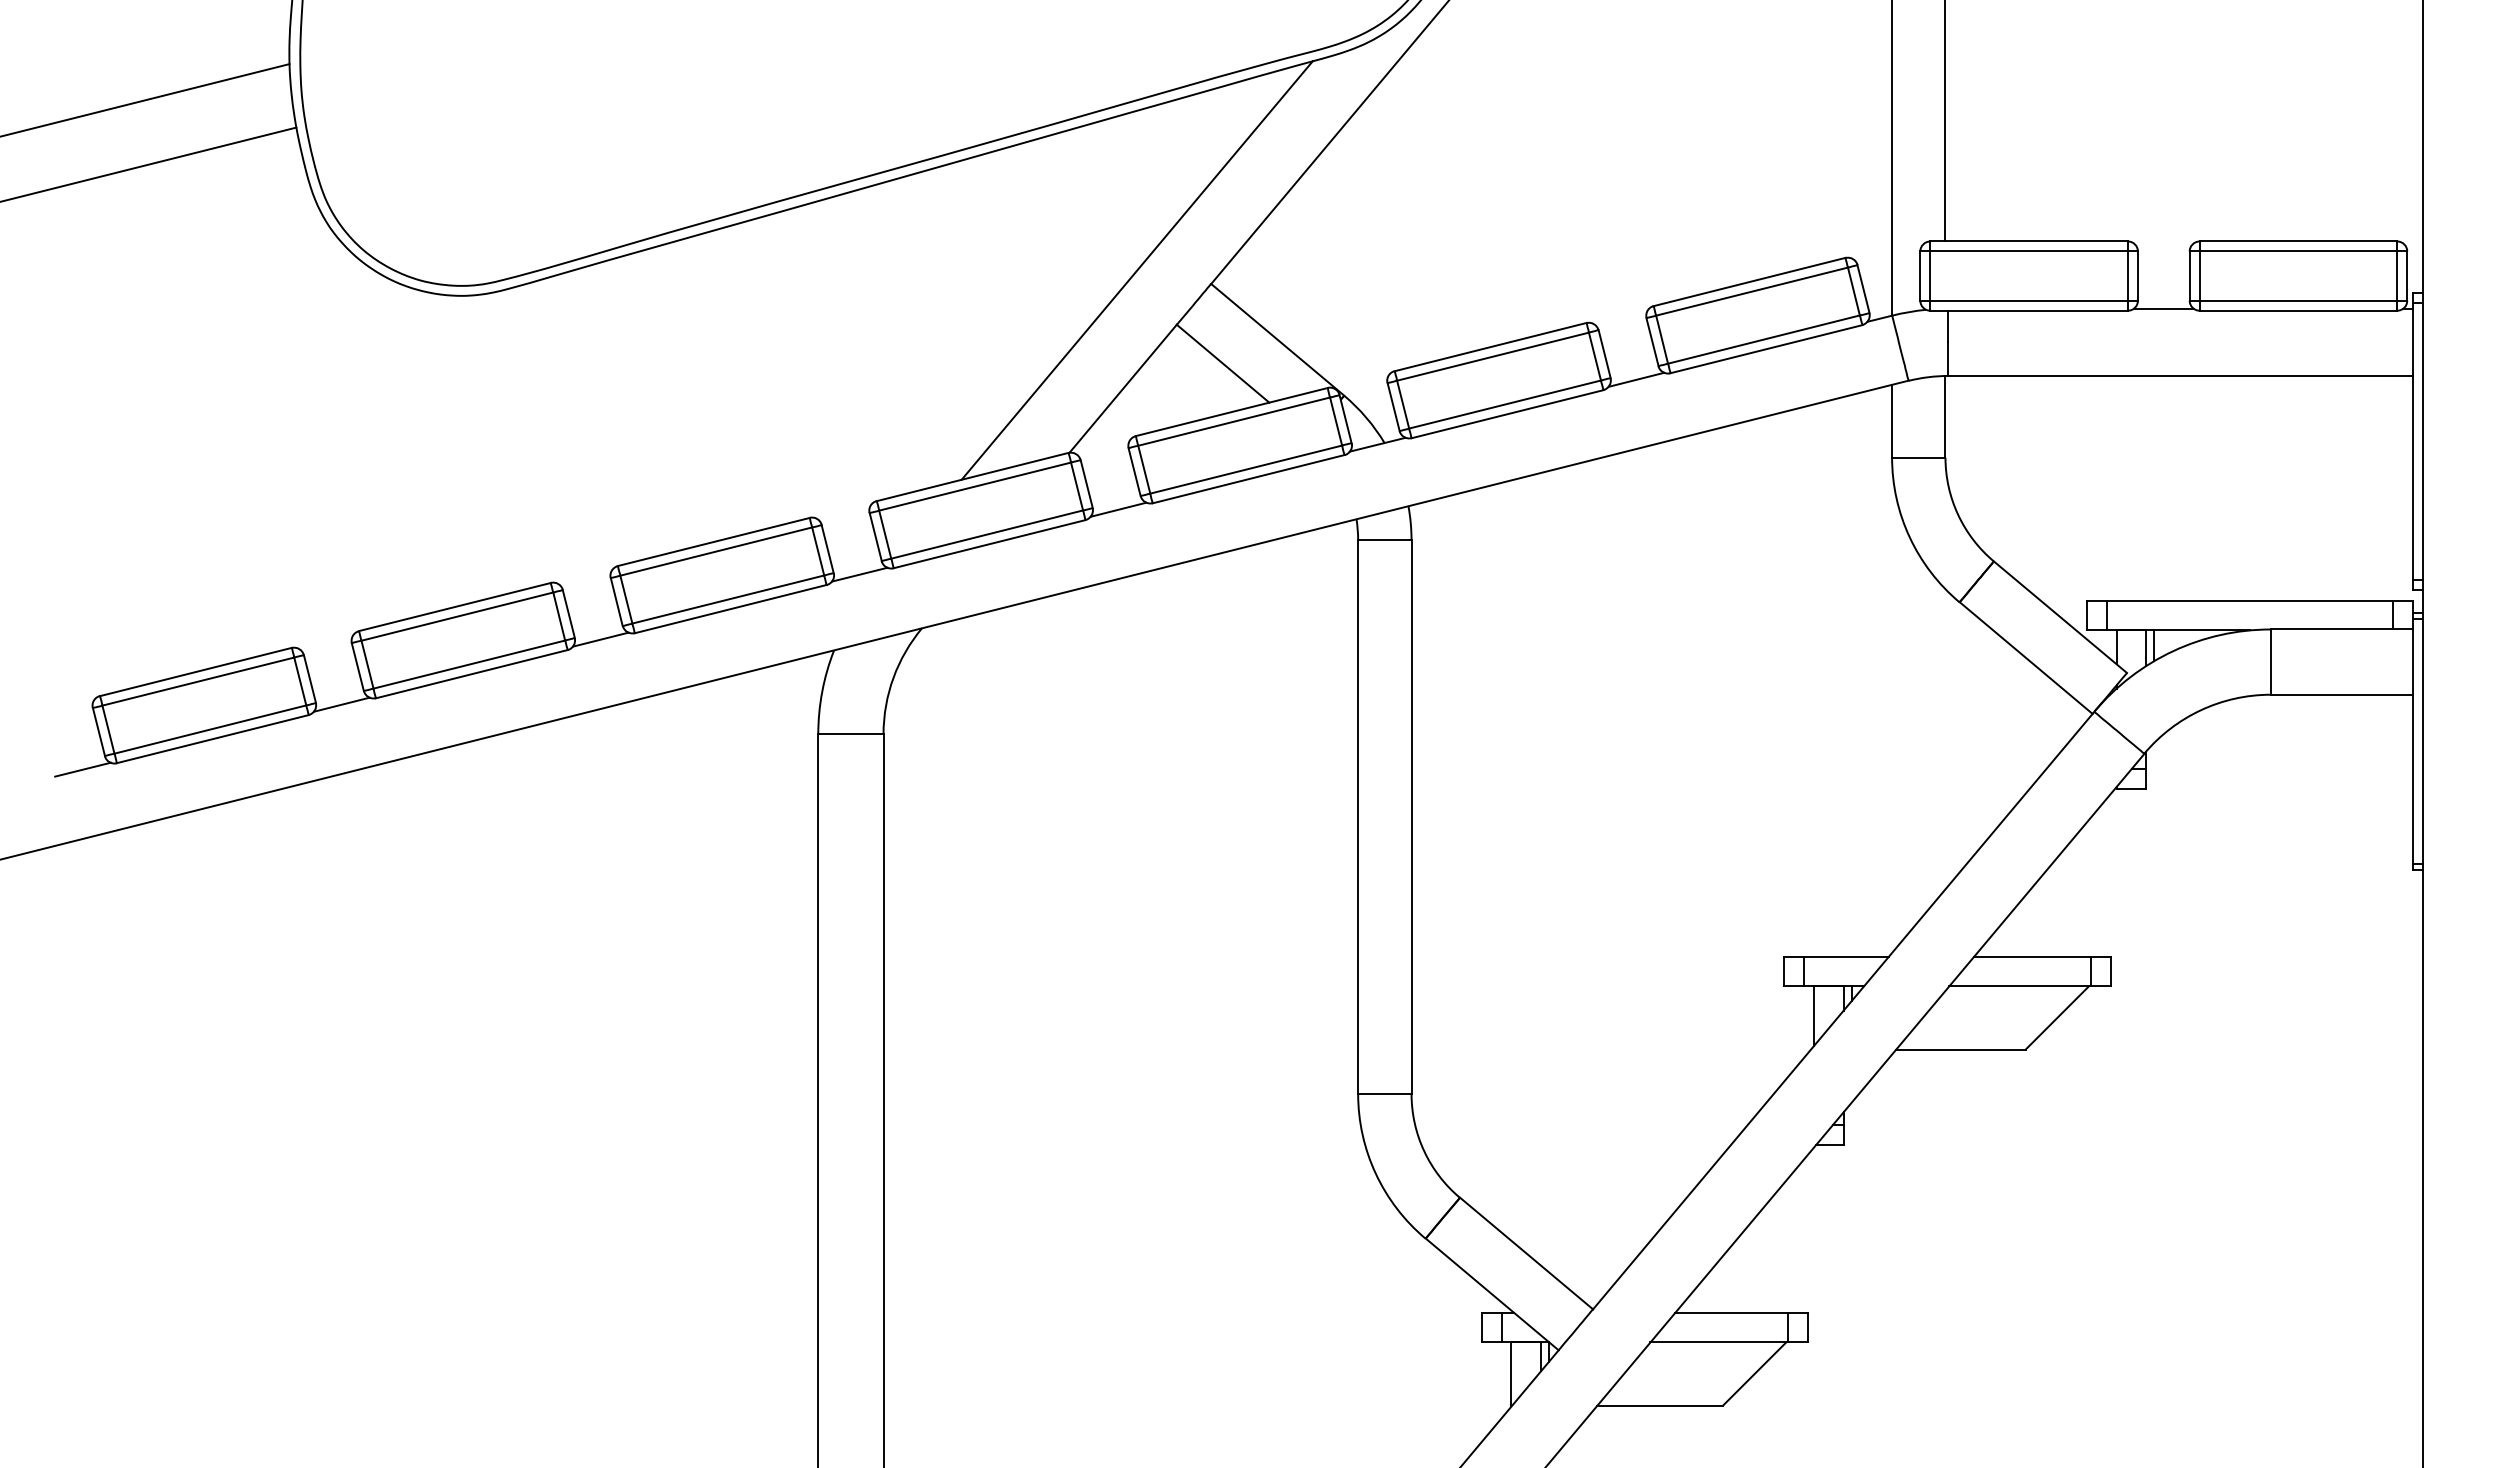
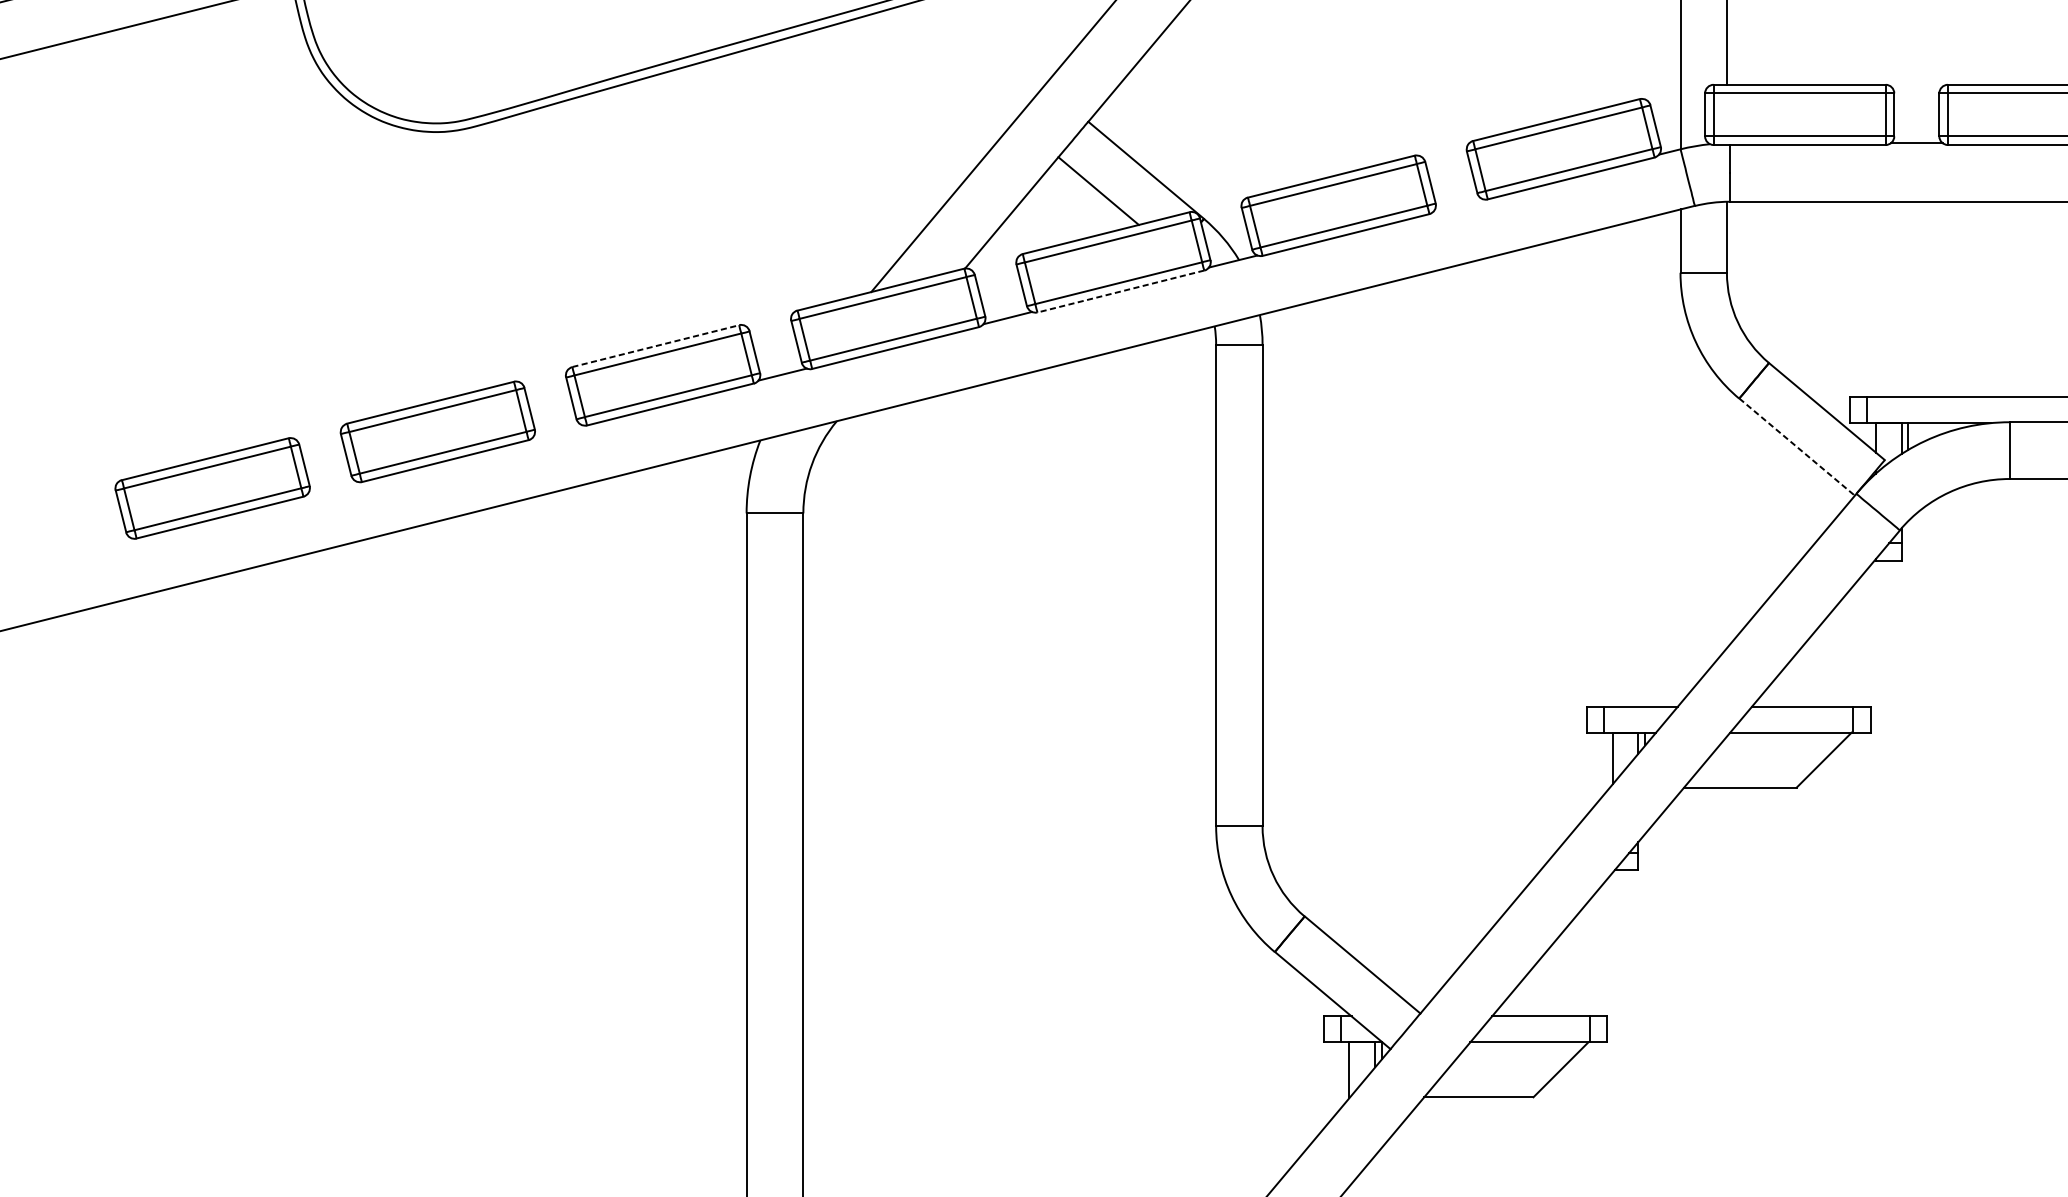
line: (1636, 379) -> (1458, 204), removed
line: (1248, 479) -> (1120, 291), solid -> dashed
line: (713, 541) -> (655, 345), solid -> dashed
line: (600, 639) -> (557, 430), removed
line: (2026, 658) -> (1797, 447), solid -> dashed
line: (341, 704) -> (331, 487), removed
line: (82, 769) -> (106, 544), removed

